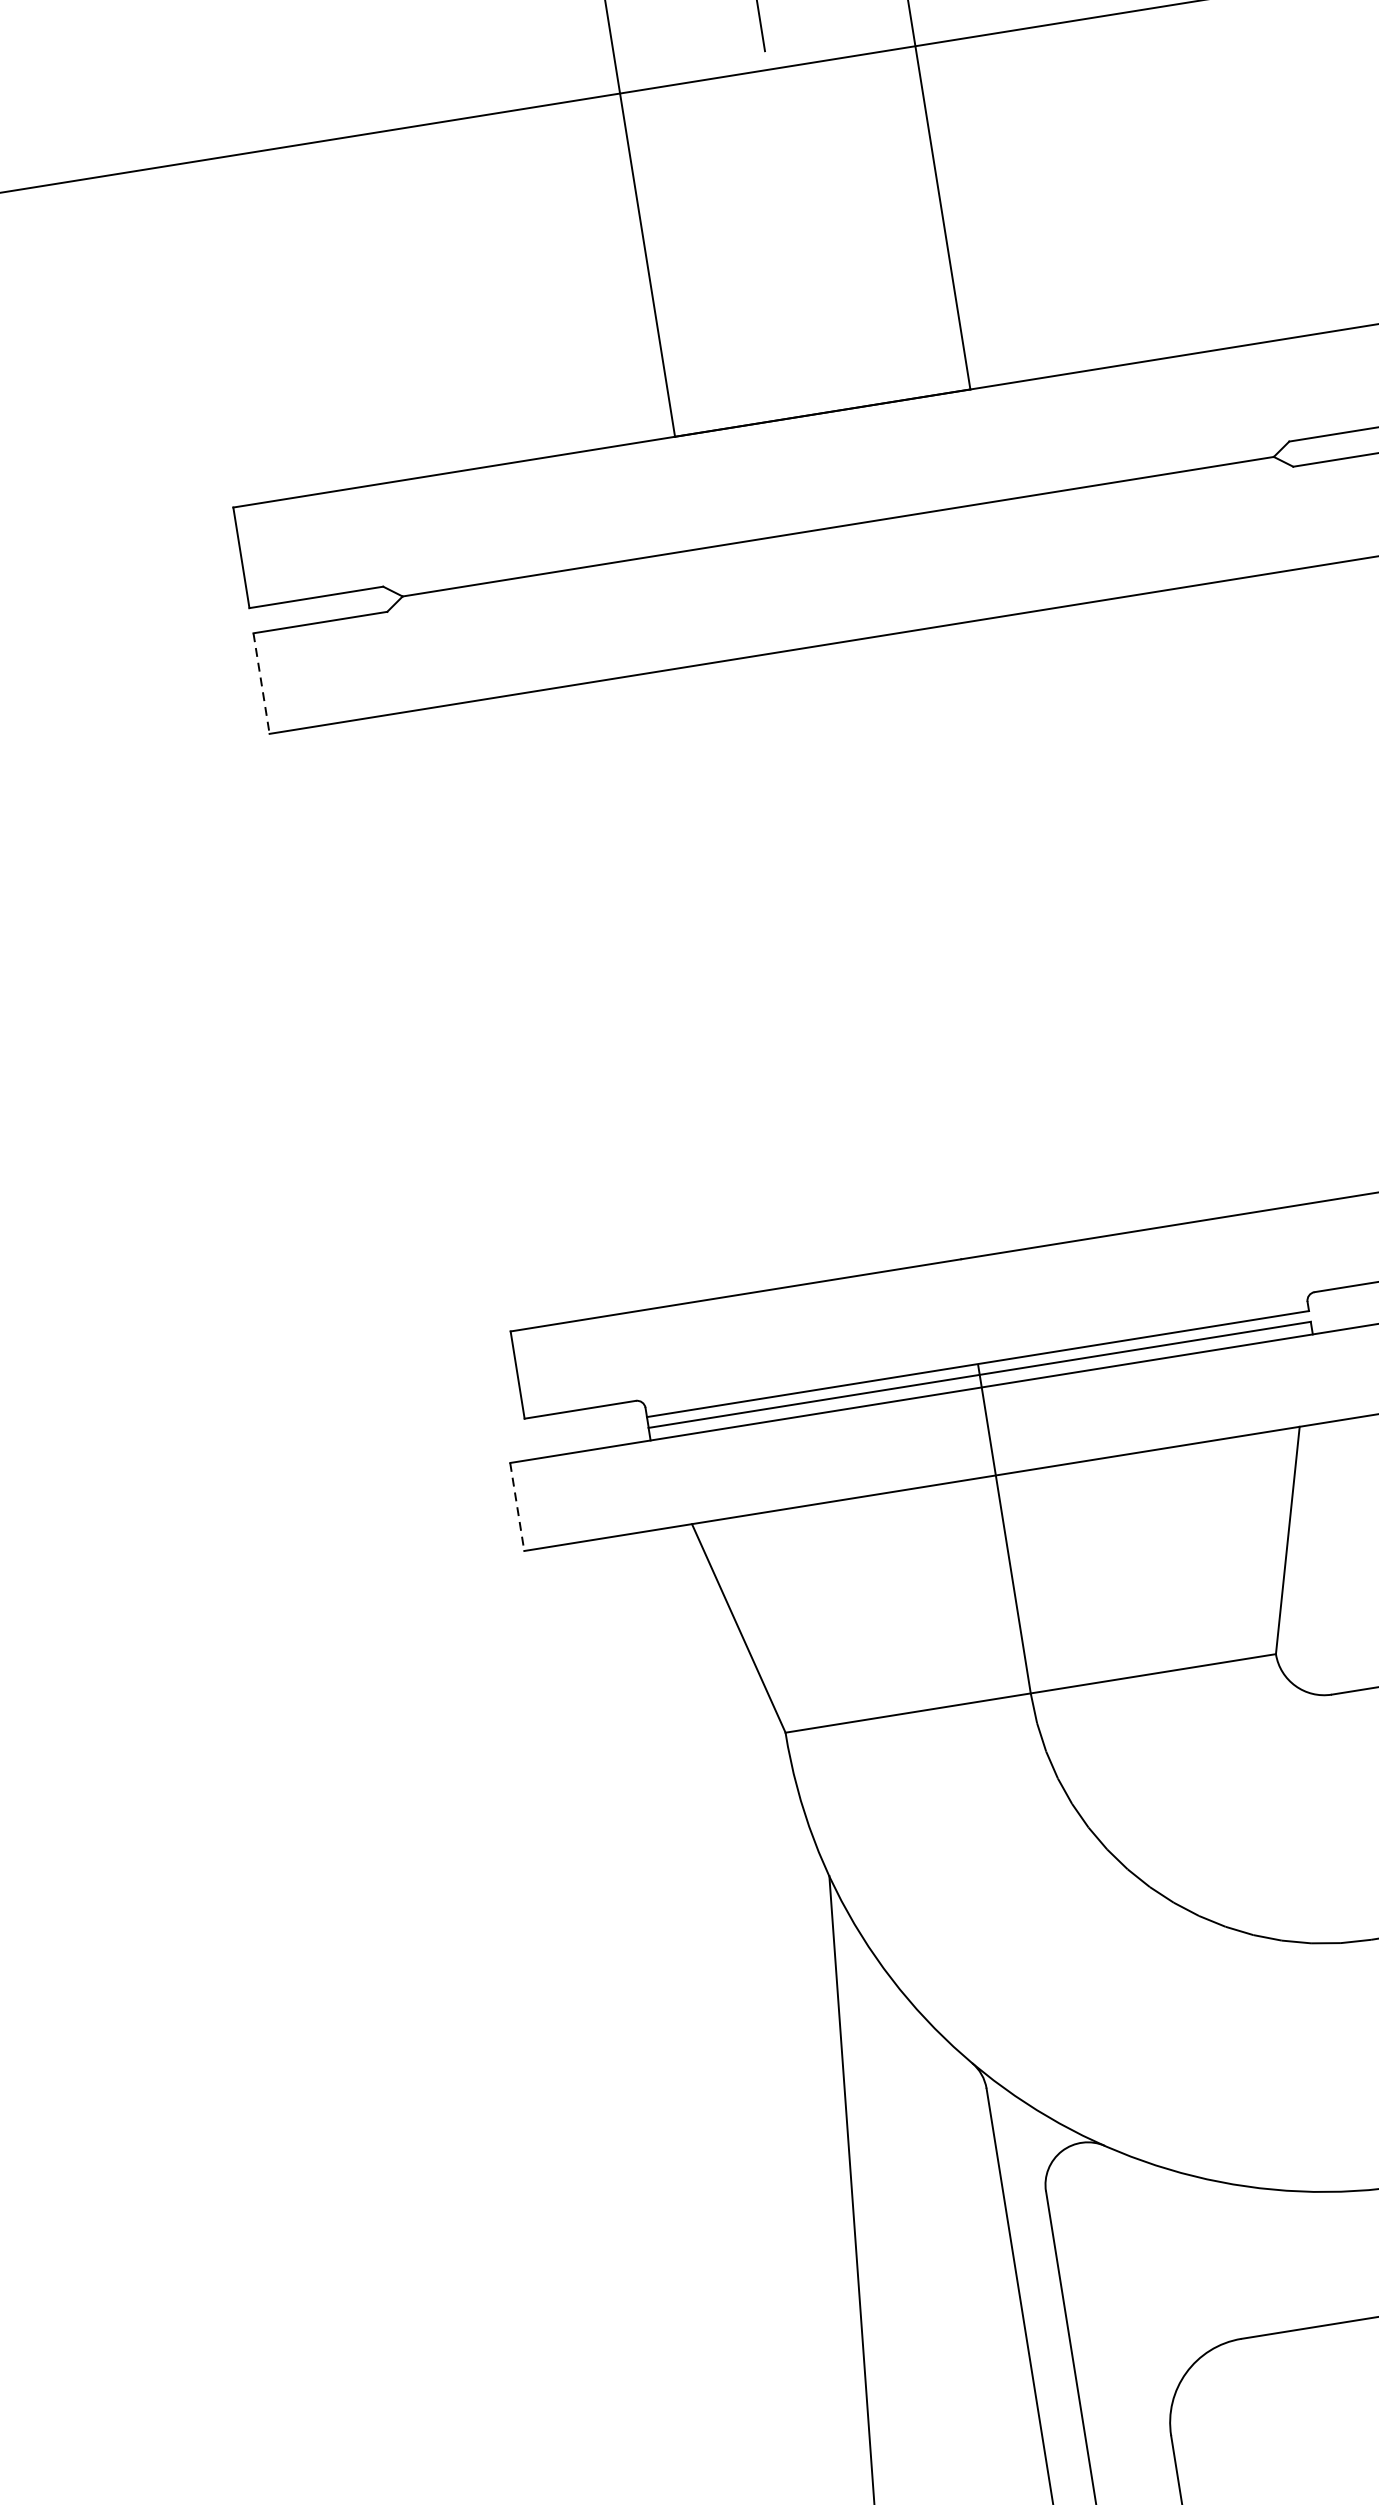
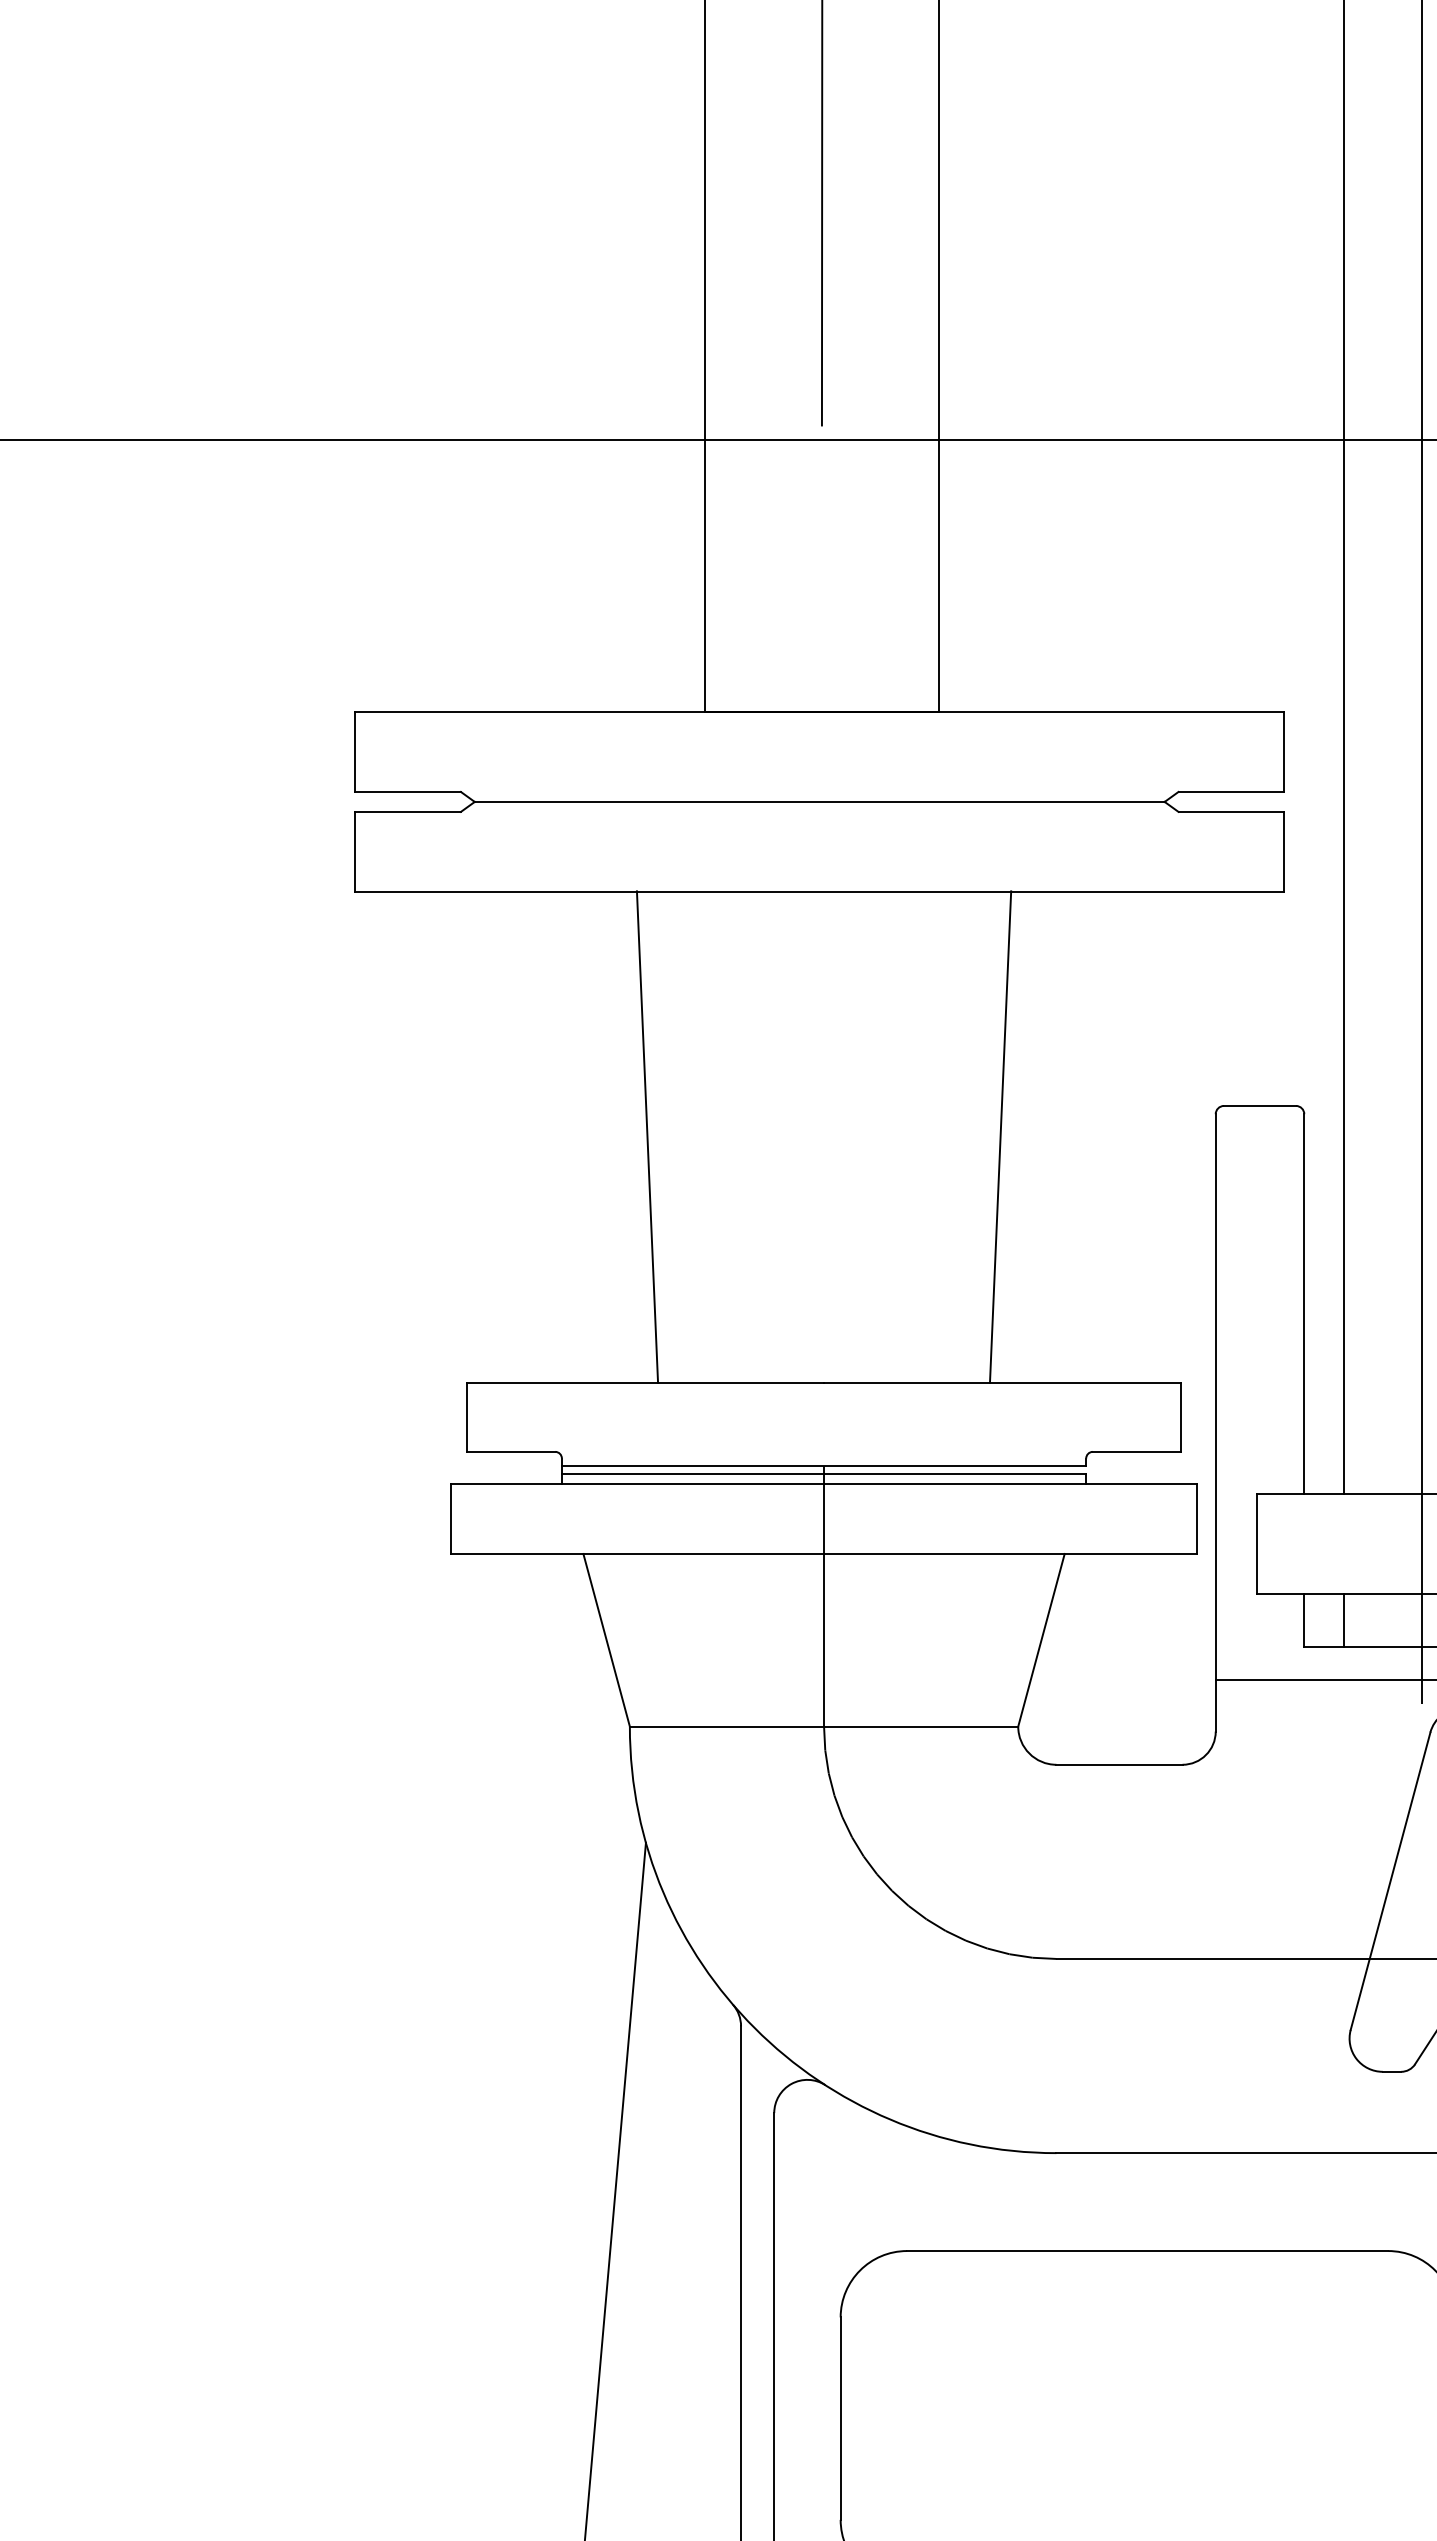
line: (262, 683) -> (355, 851), dashed -> solid
line: (1134, 912) -> (1000, 1136), added
line: (688, 984) -> (647, 1136), added
line: (517, 1507) -> (450, 1519), dashed -> solid

